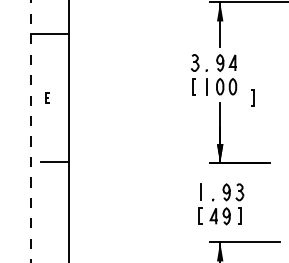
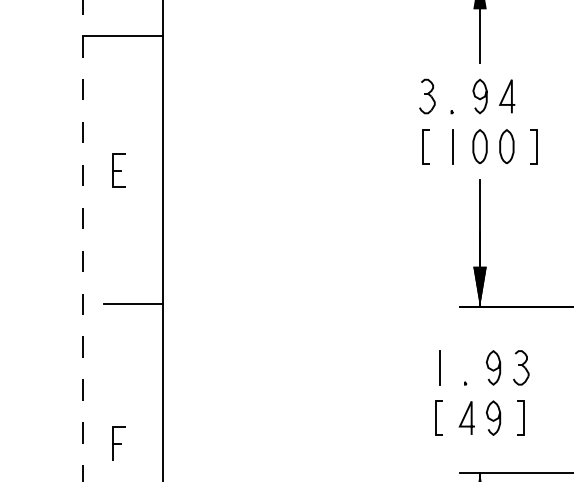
part: (47, 97) -> (117, 168), size x1.67
line: (253, 97) -> (535, 145), moved
part: (47, 228) -> (117, 443), added

